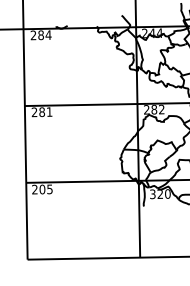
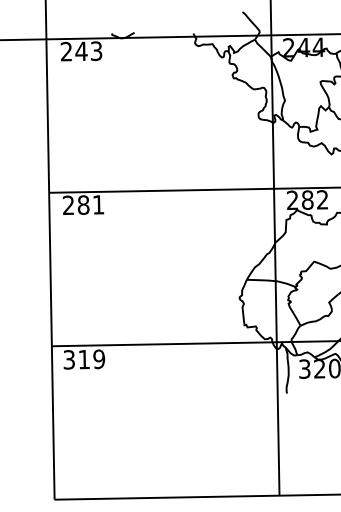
text: (44, 35) -> (88, 51), 284 -> 243
text: (42, 189) -> (84, 359), 205 -> 319

